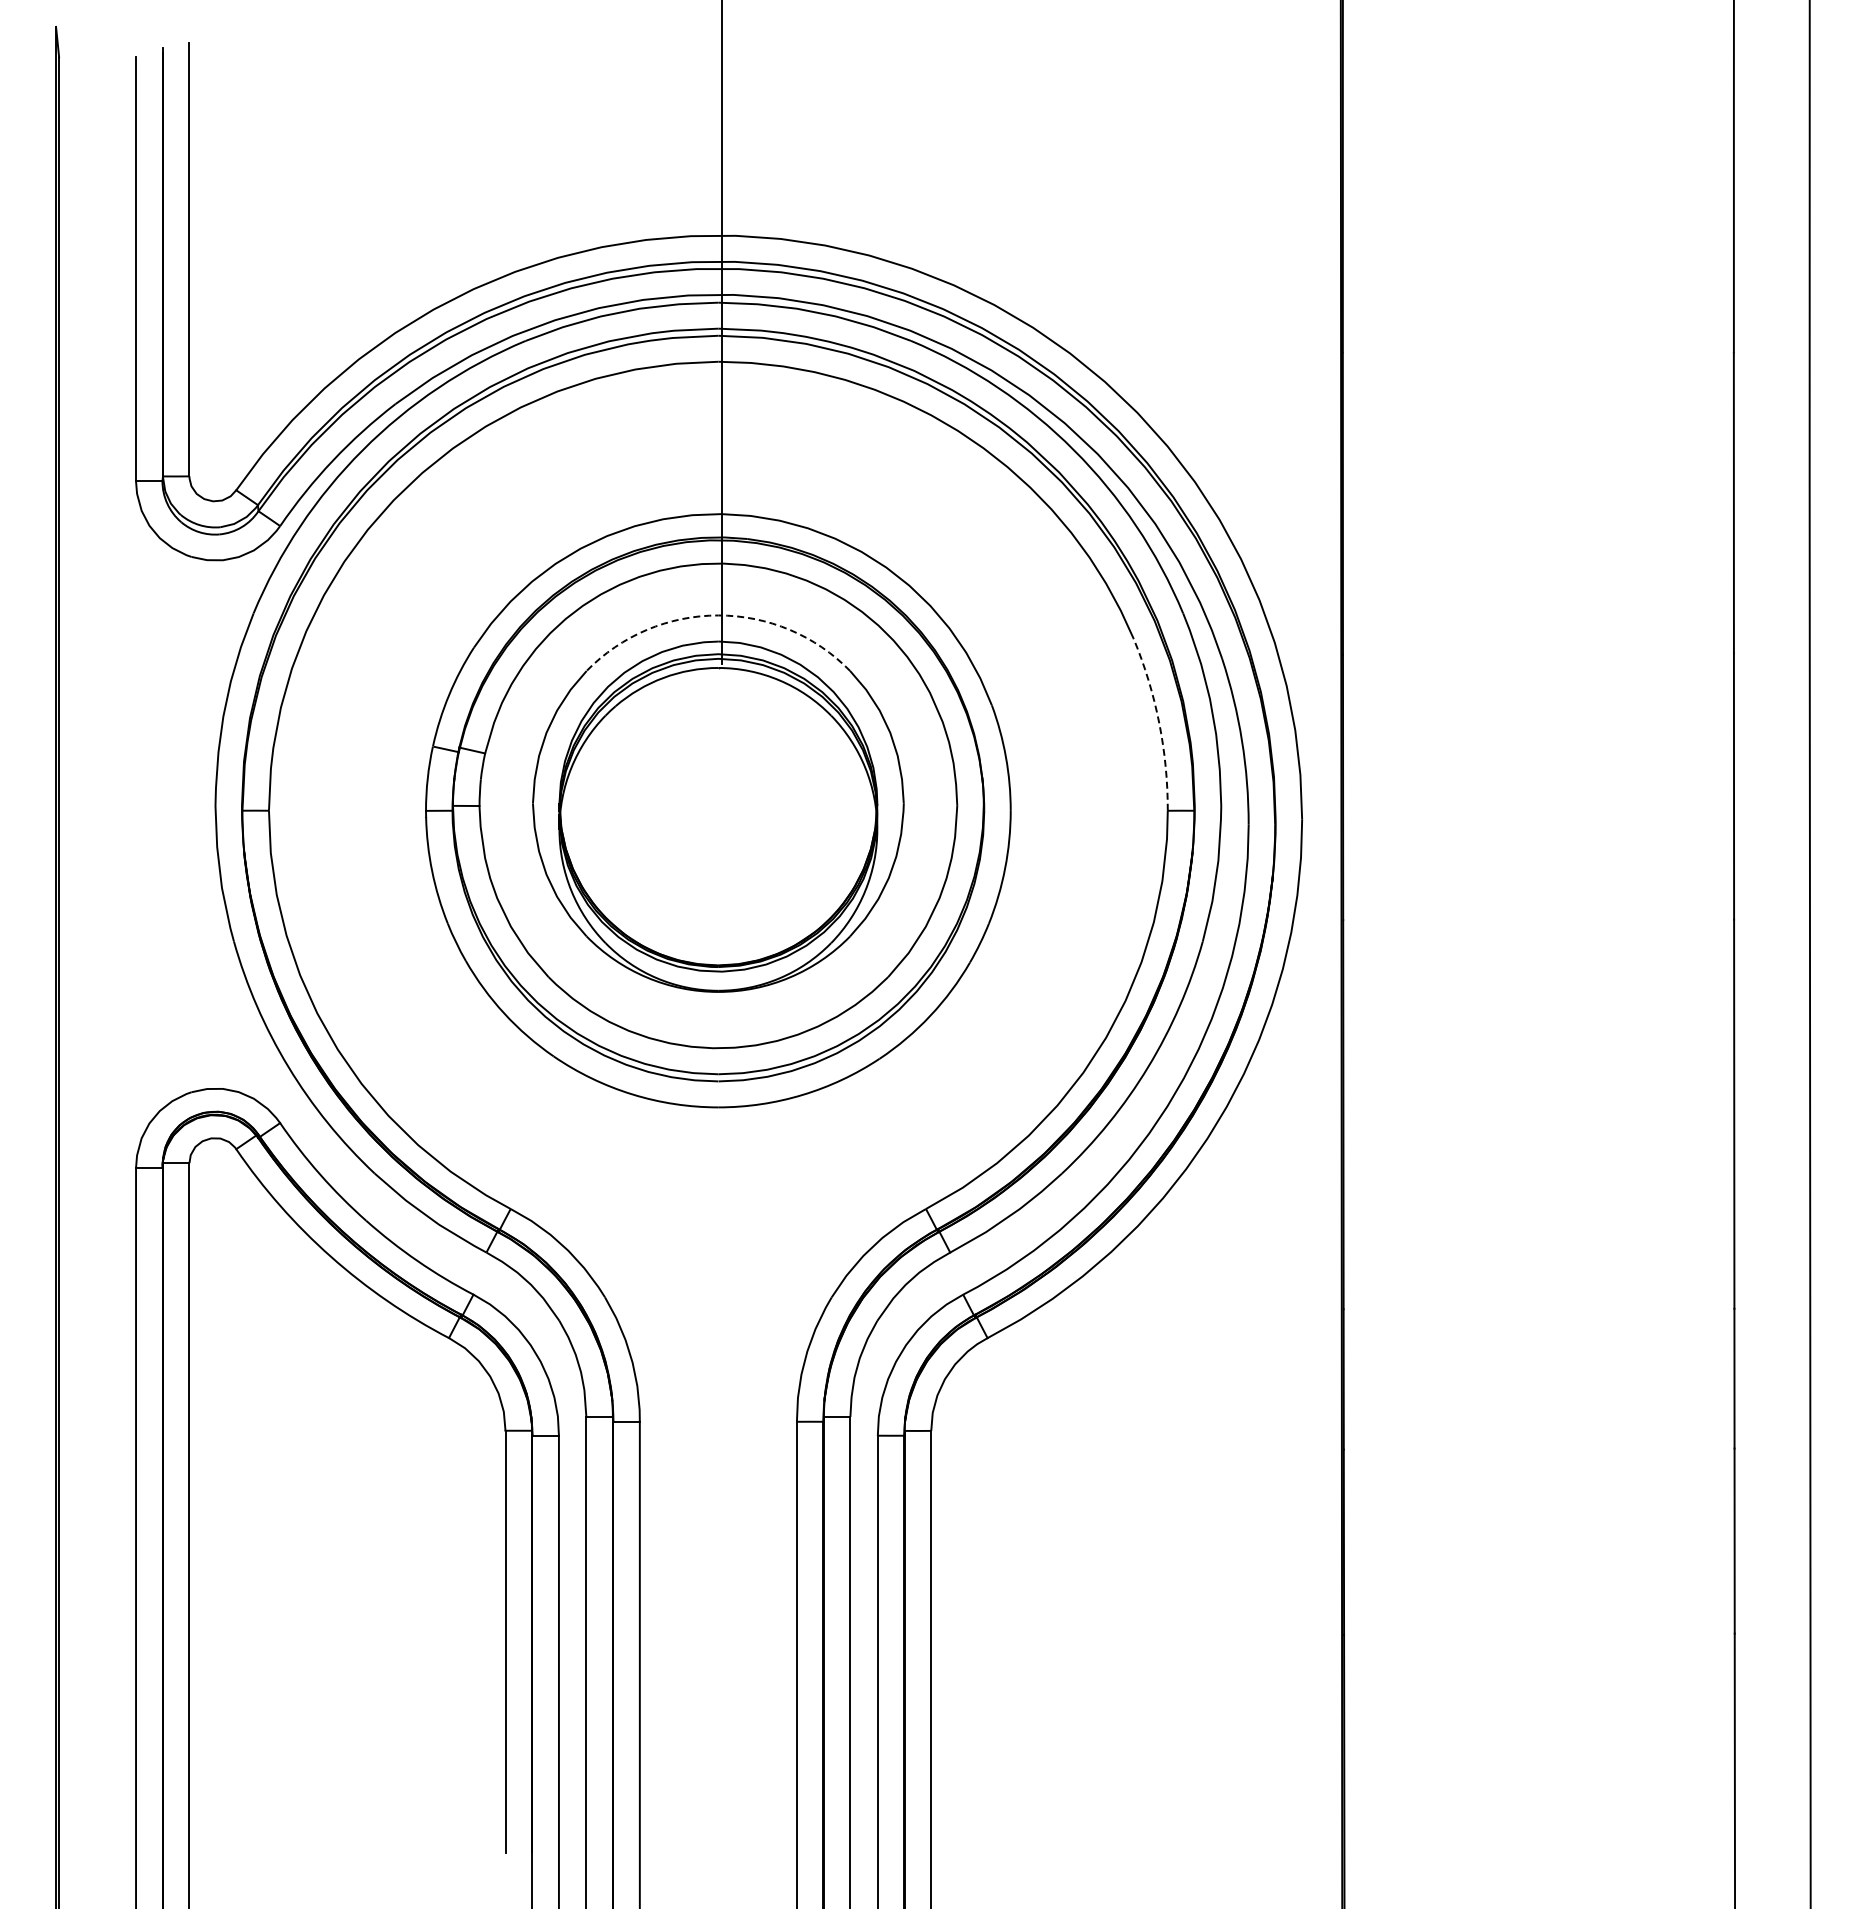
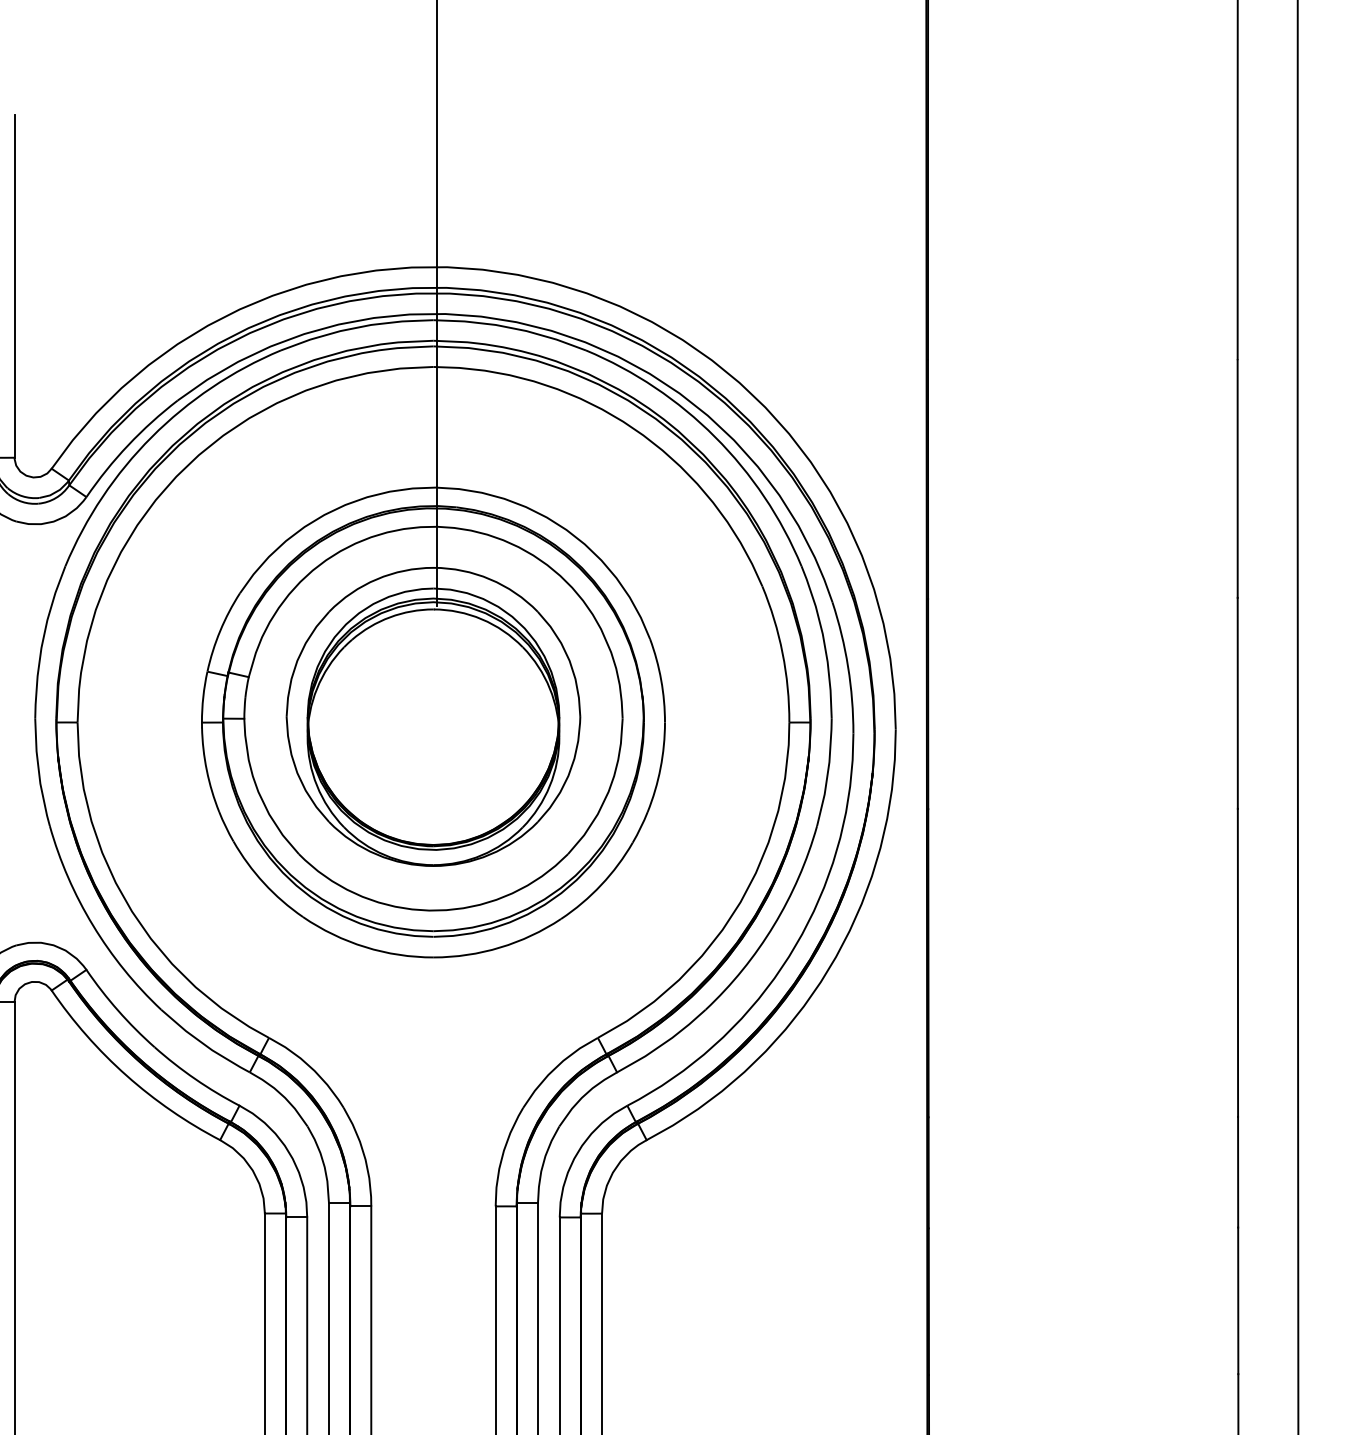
arc: (718, 615) -> (433, 567), dashed -> solid
arc: (1159, 723) -> (782, 653), dashed -> solid

